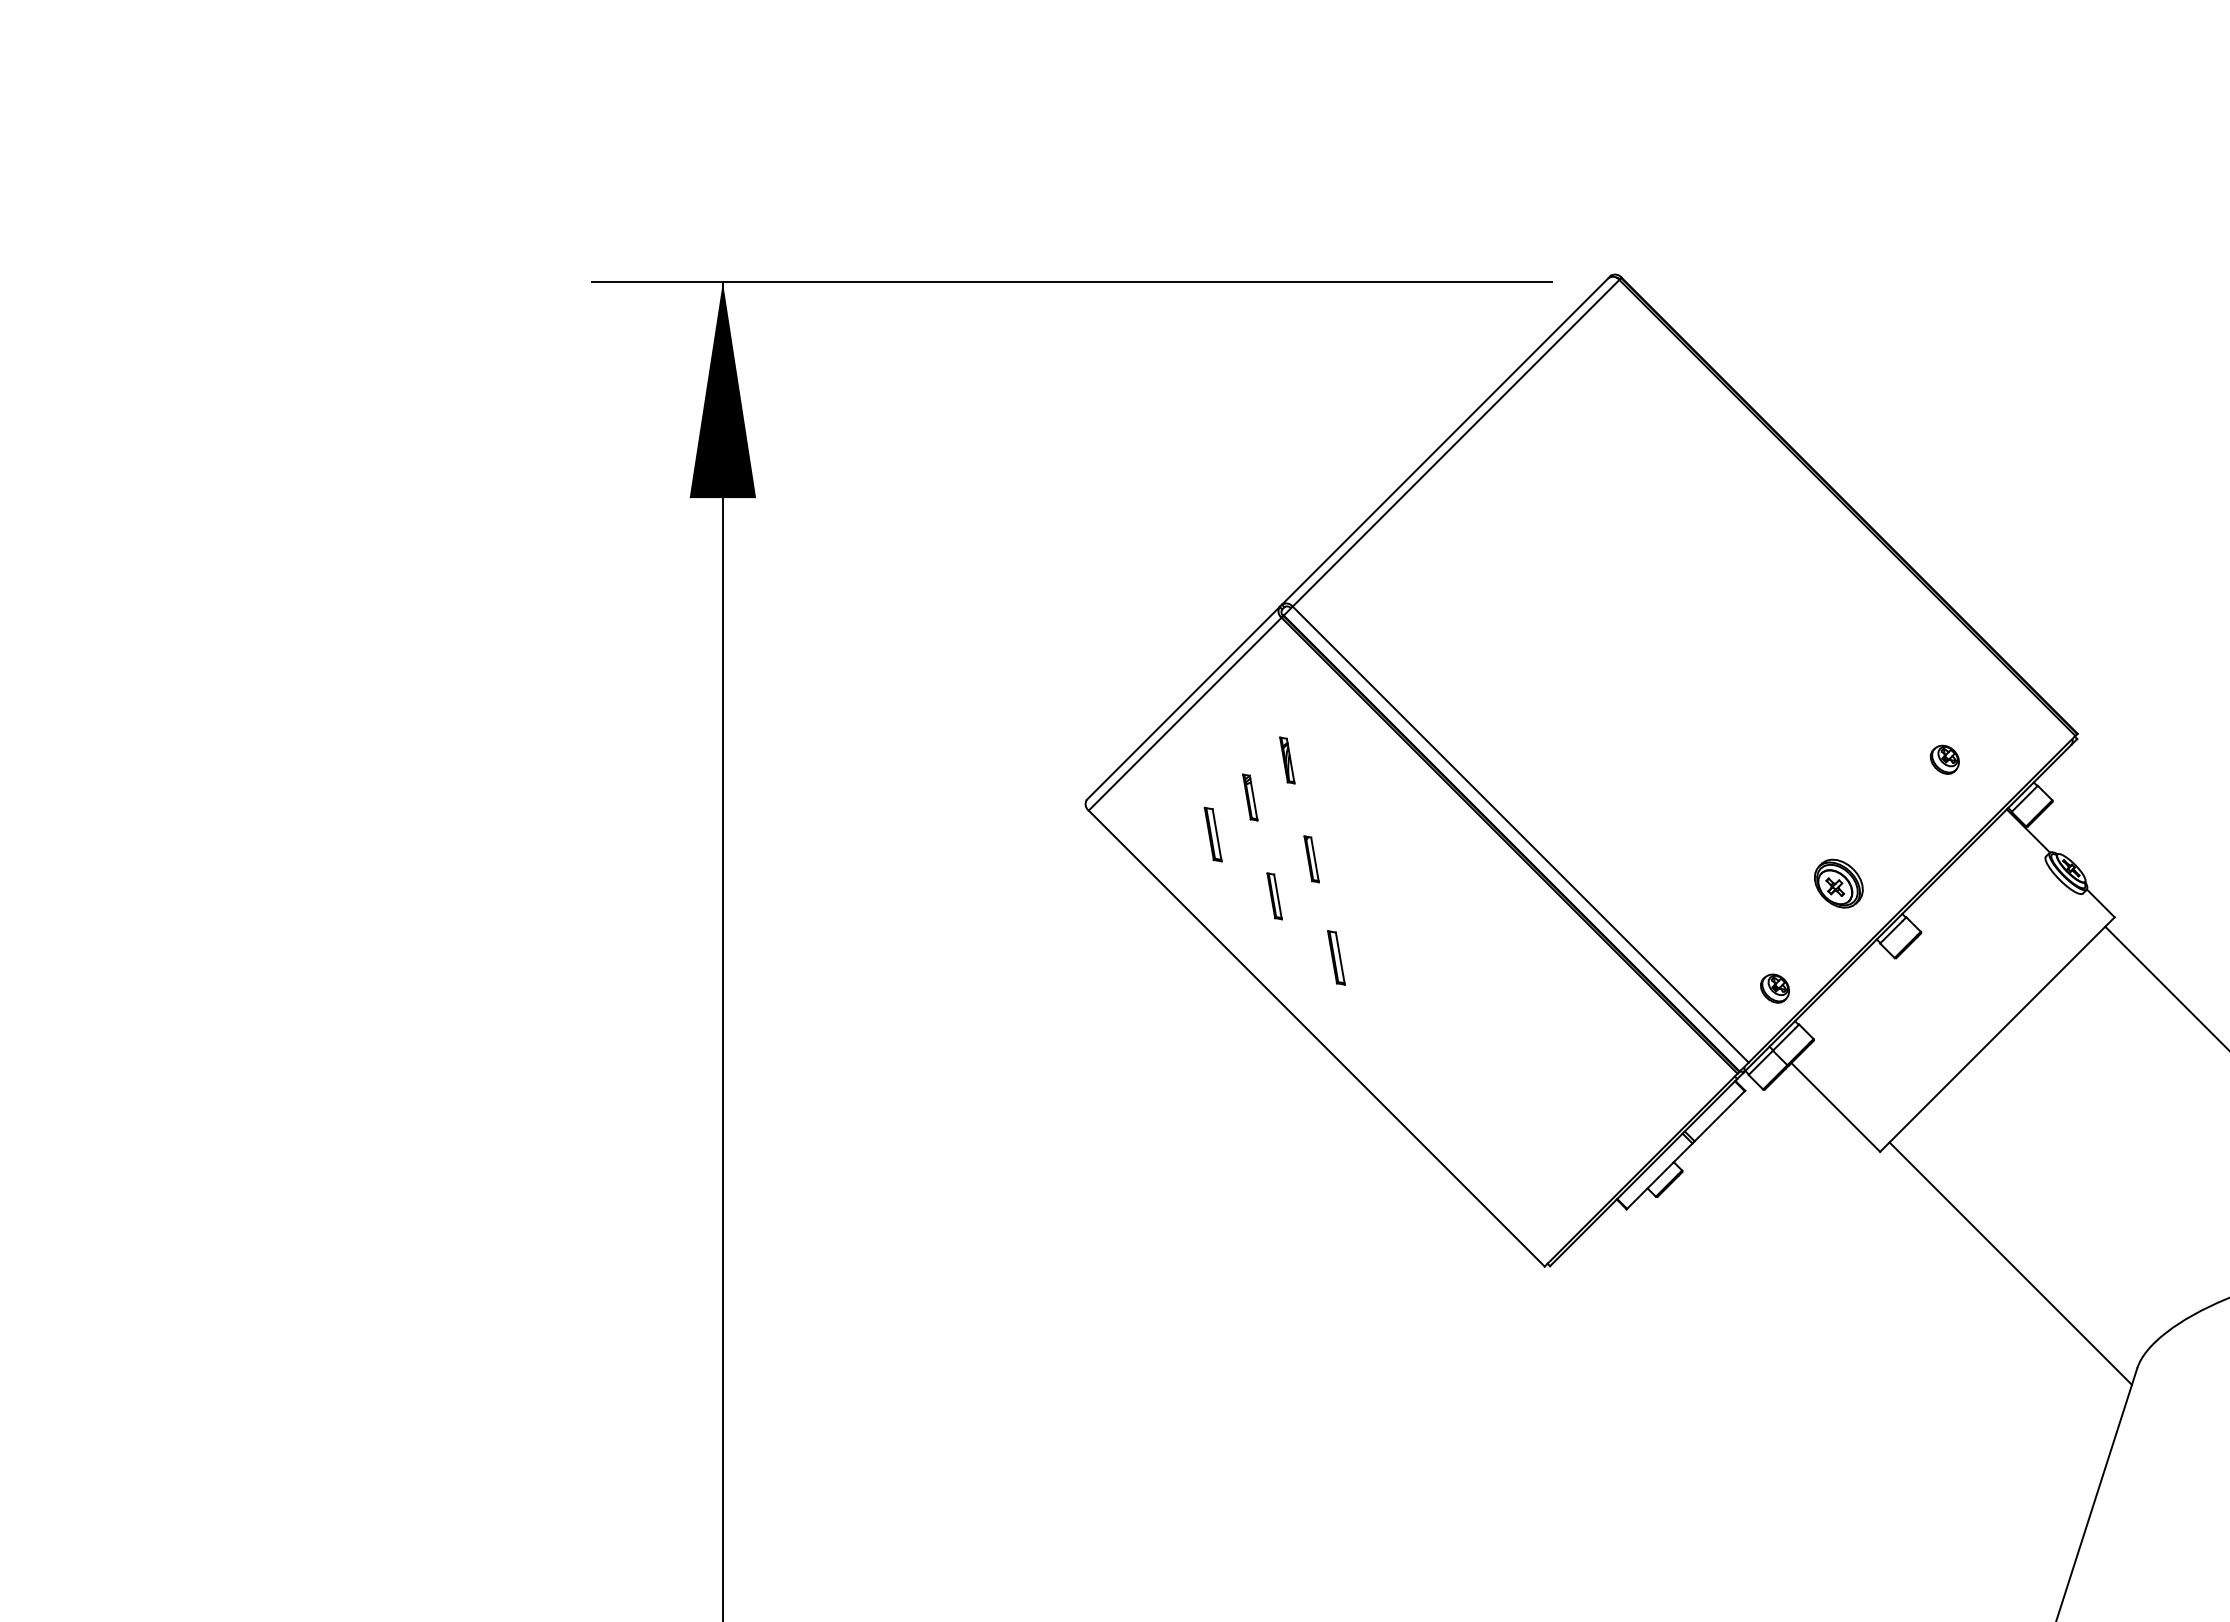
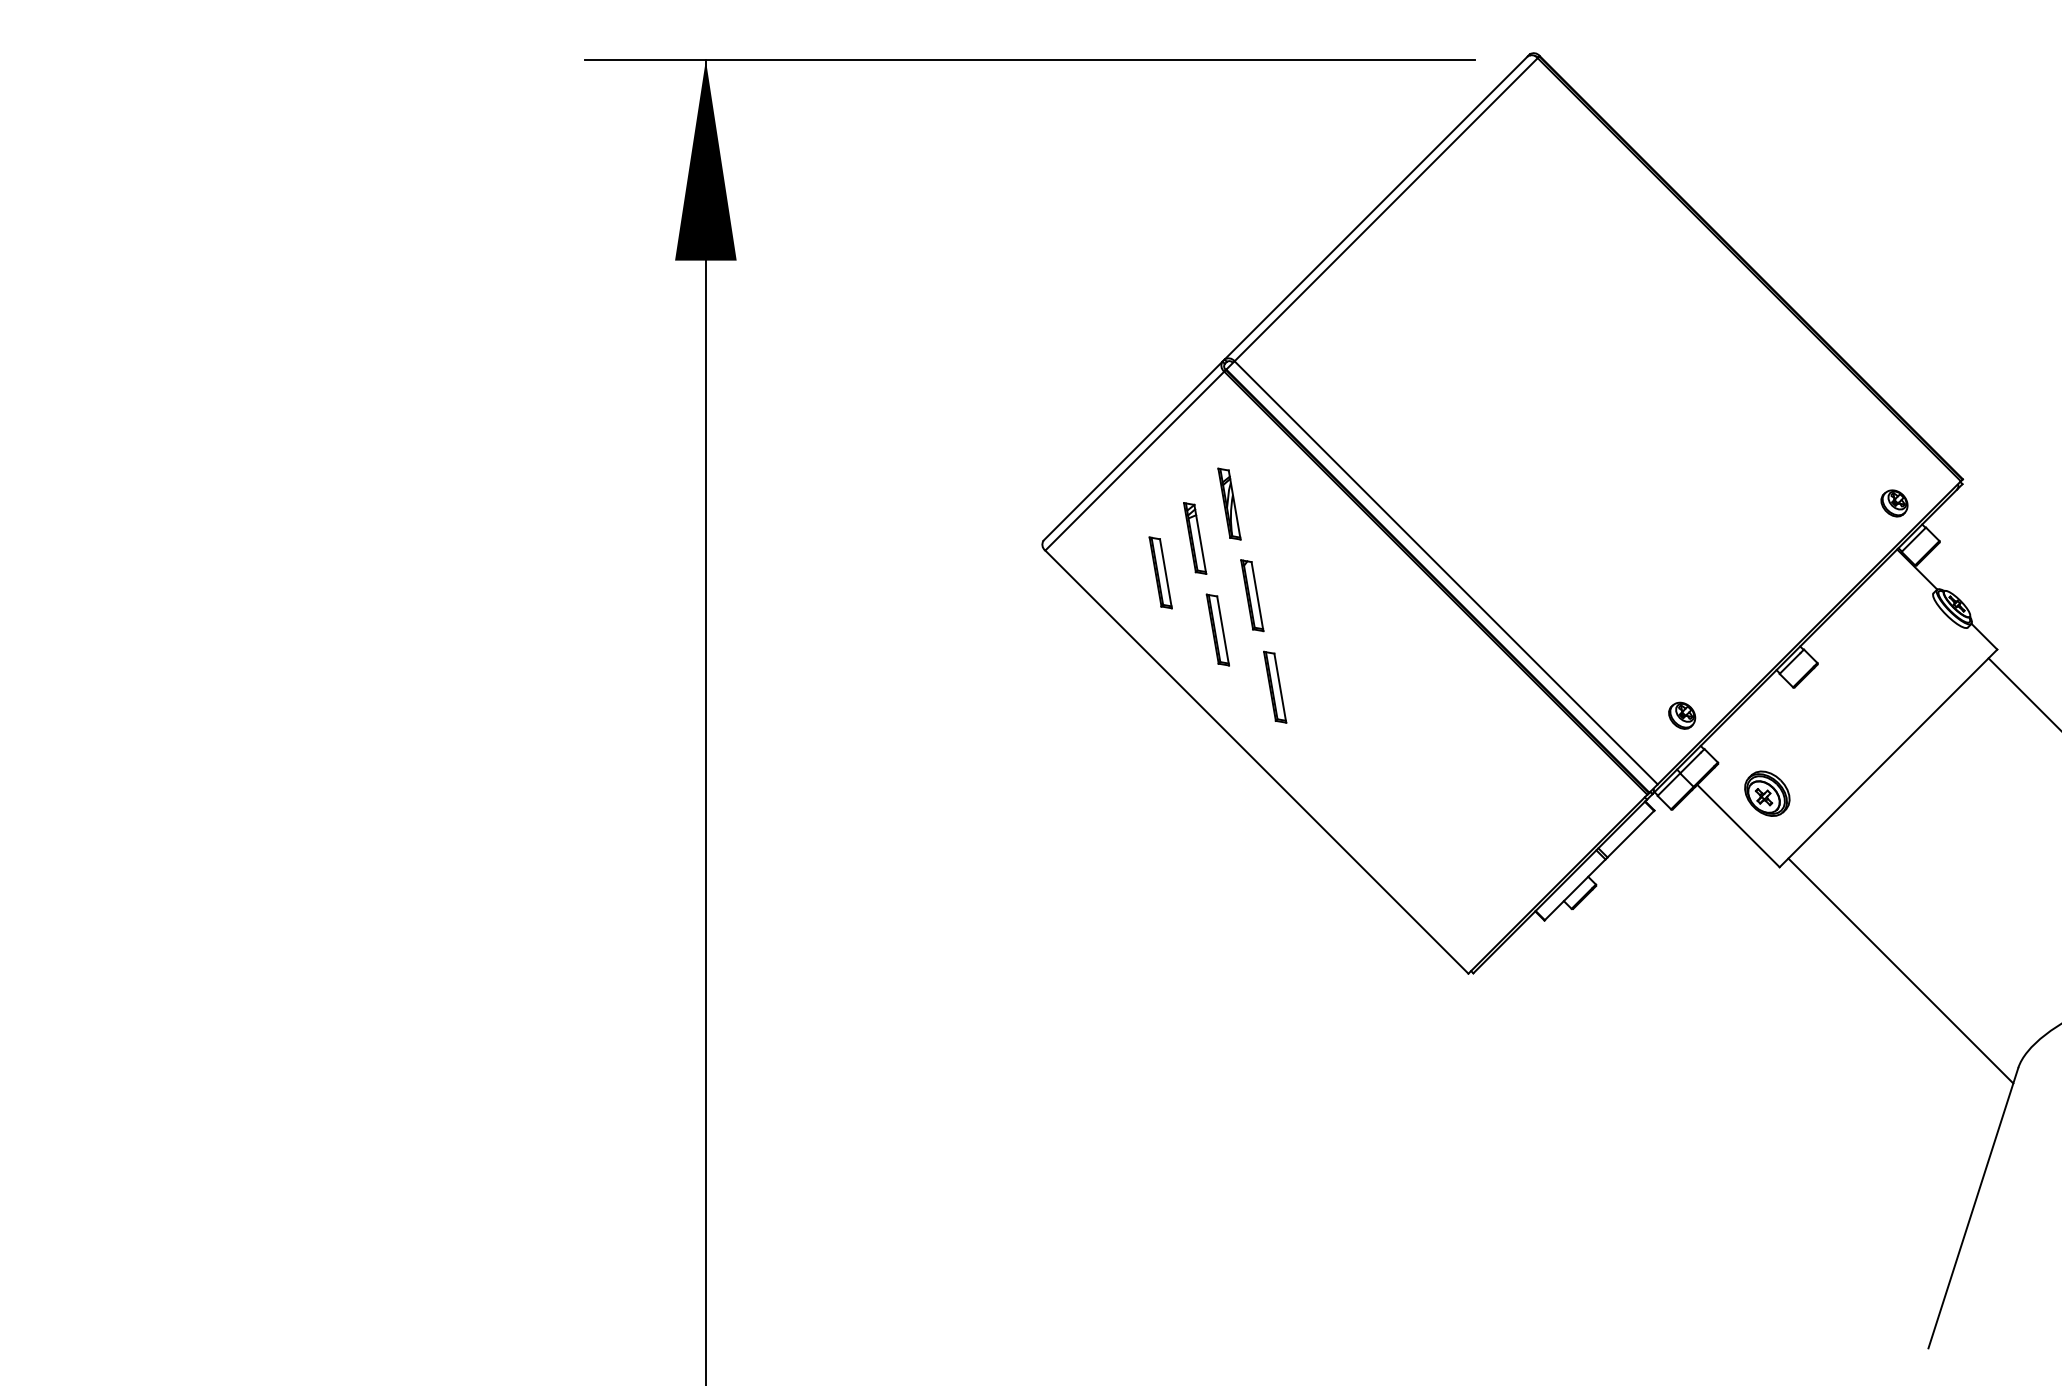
part: (1944, 759) -> (1894, 503), moved
part: (1287, 760) -> (1229, 504), size x1.67
part: (1250, 797) -> (1195, 538), size x1.67
part: (1213, 834) -> (1161, 572), size x1.43
part: (1311, 859) -> (1252, 595), size x1.67
part: (1838, 883) -> (1767, 793), moved
part: (1274, 896) -> (1217, 630), size x1.67
part: (1336, 957) -> (1275, 686), size x1.43

